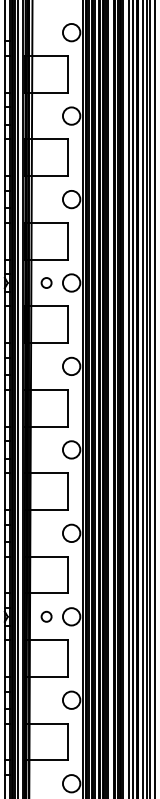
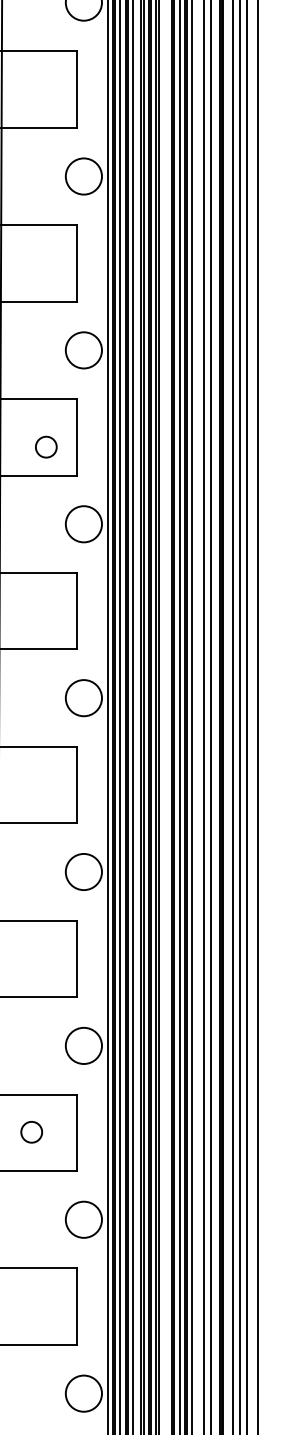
circle: (46, 282) -> (46, 446), moved
circle: (46, 616) -> (31, 1131), moved

